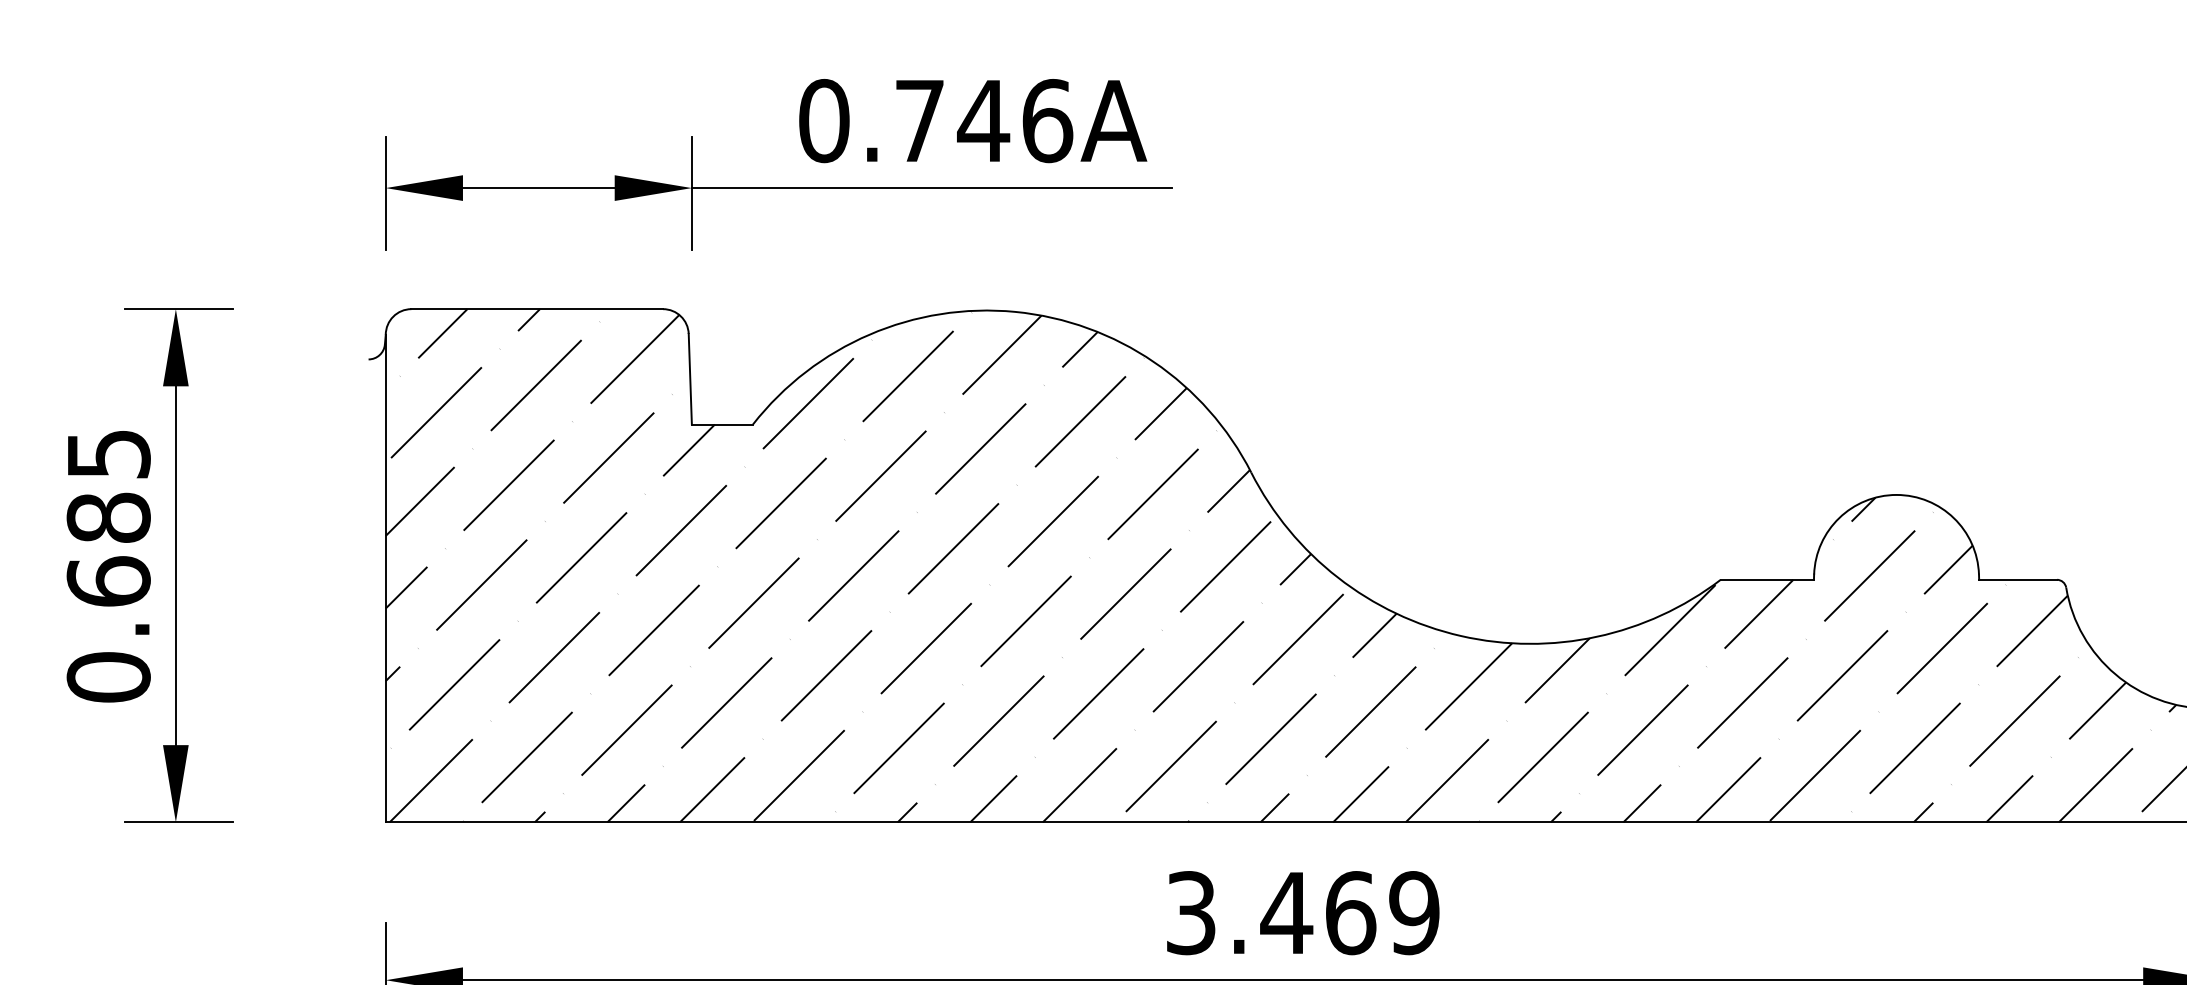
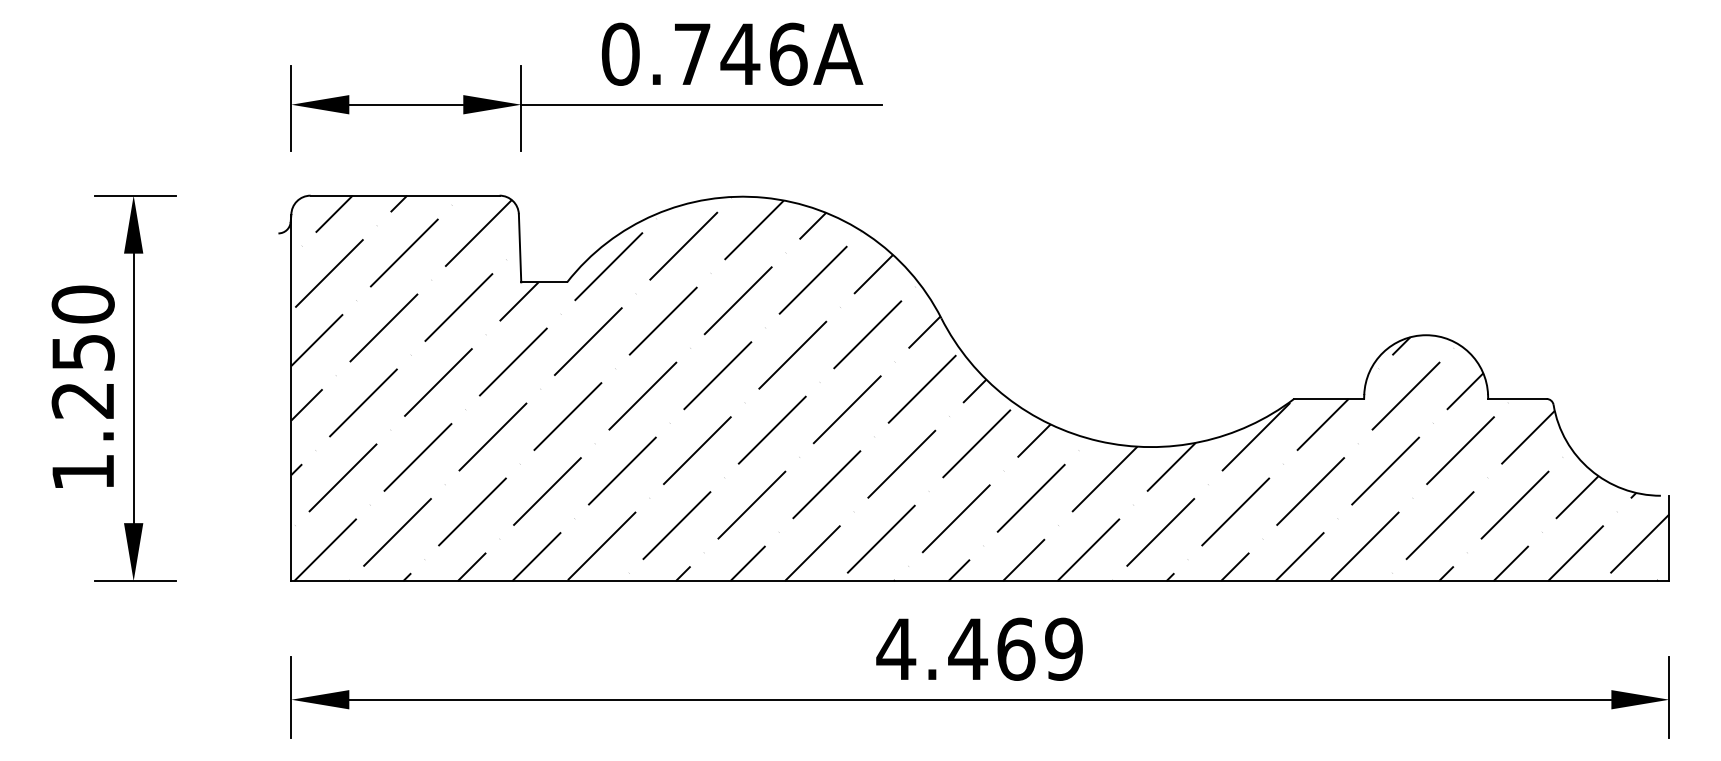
text: (107, 565) -> (82, 388), 0.685 -> 1.250
text: (1191, 912) -> (896, 648), 3.469 -> 4.469

